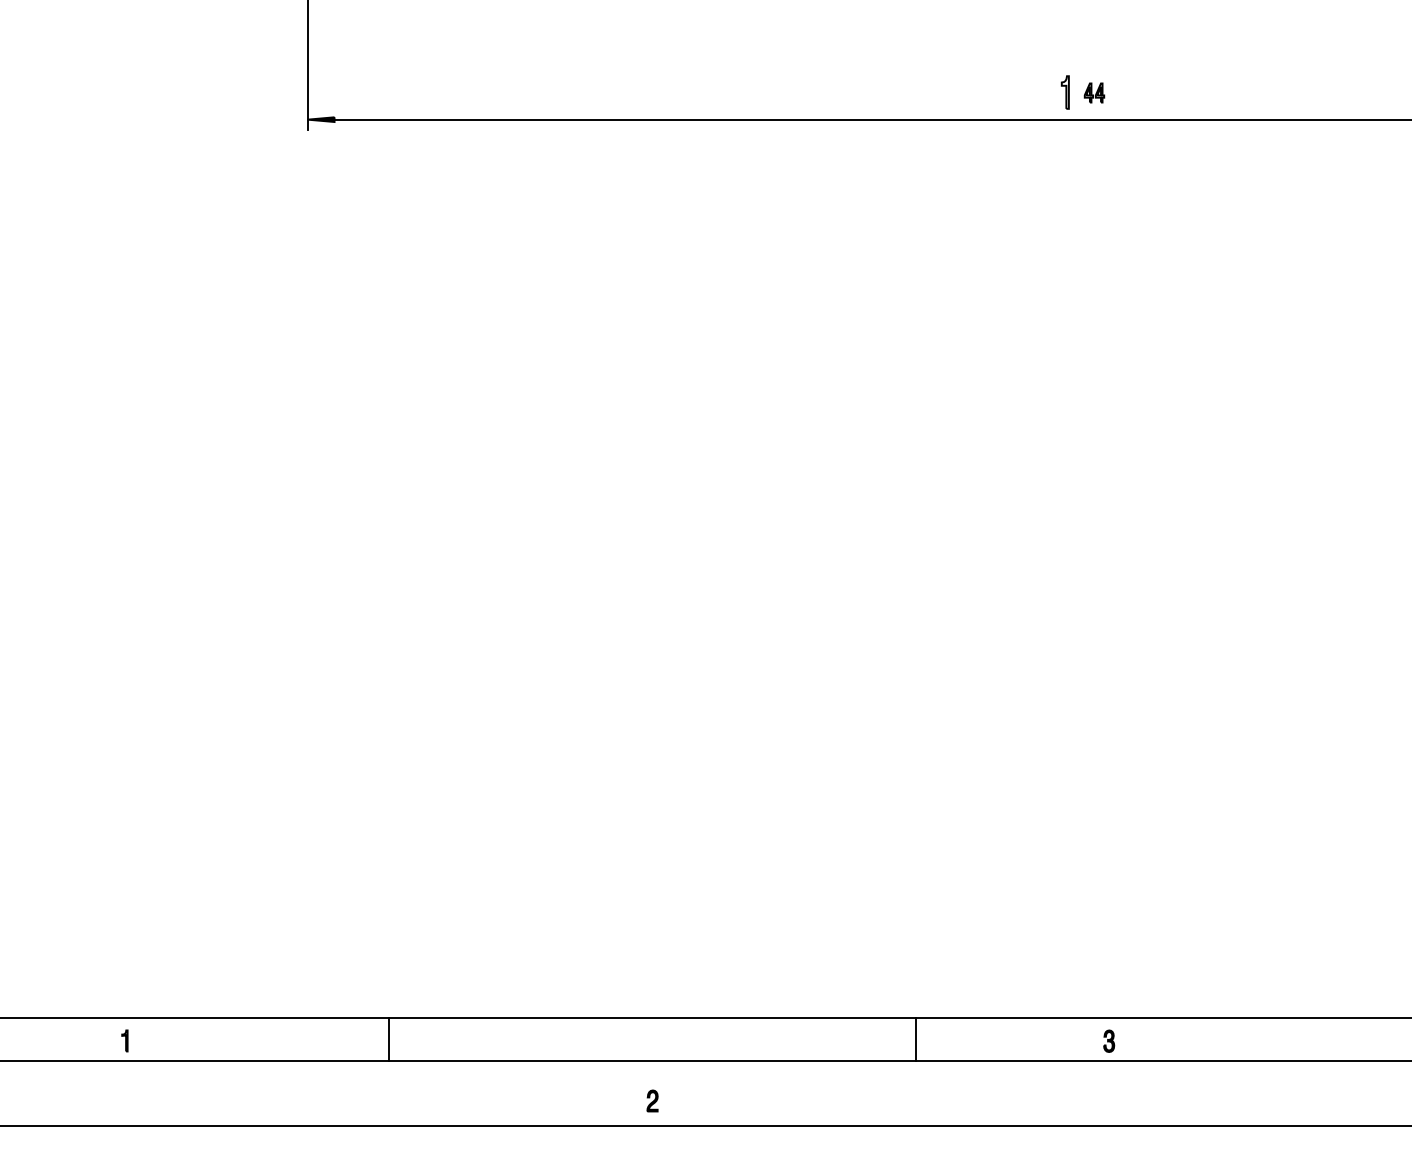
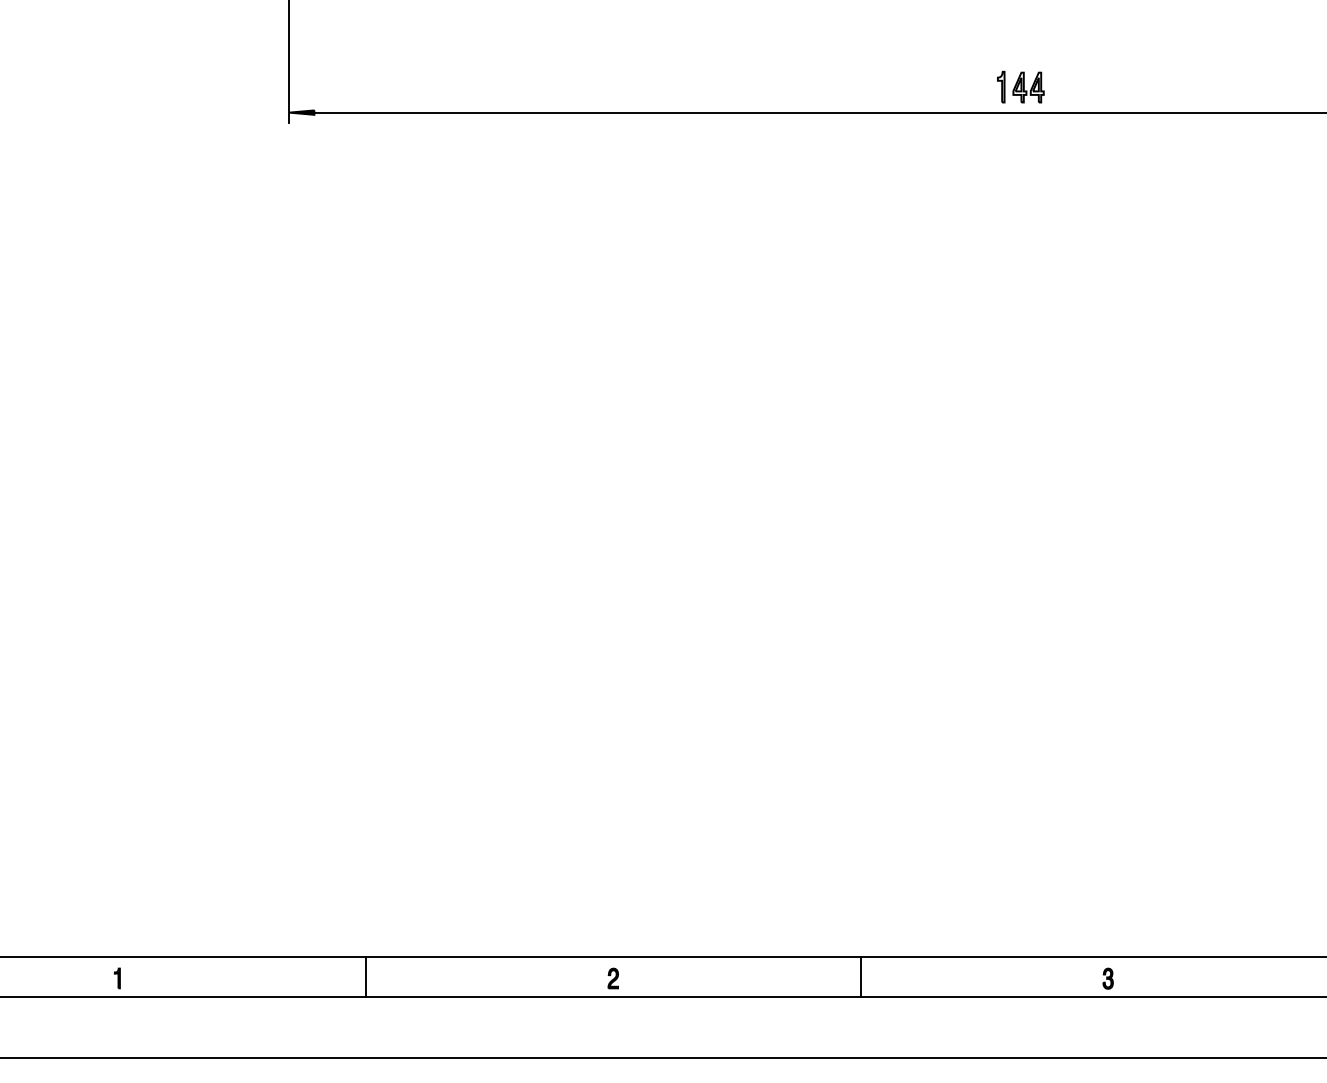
part: (1094, 92) -> (1028, 87), size x1.67
part: (1109, 1040) -> (1108, 978), moved
part: (652, 1100) -> (613, 978), moved

